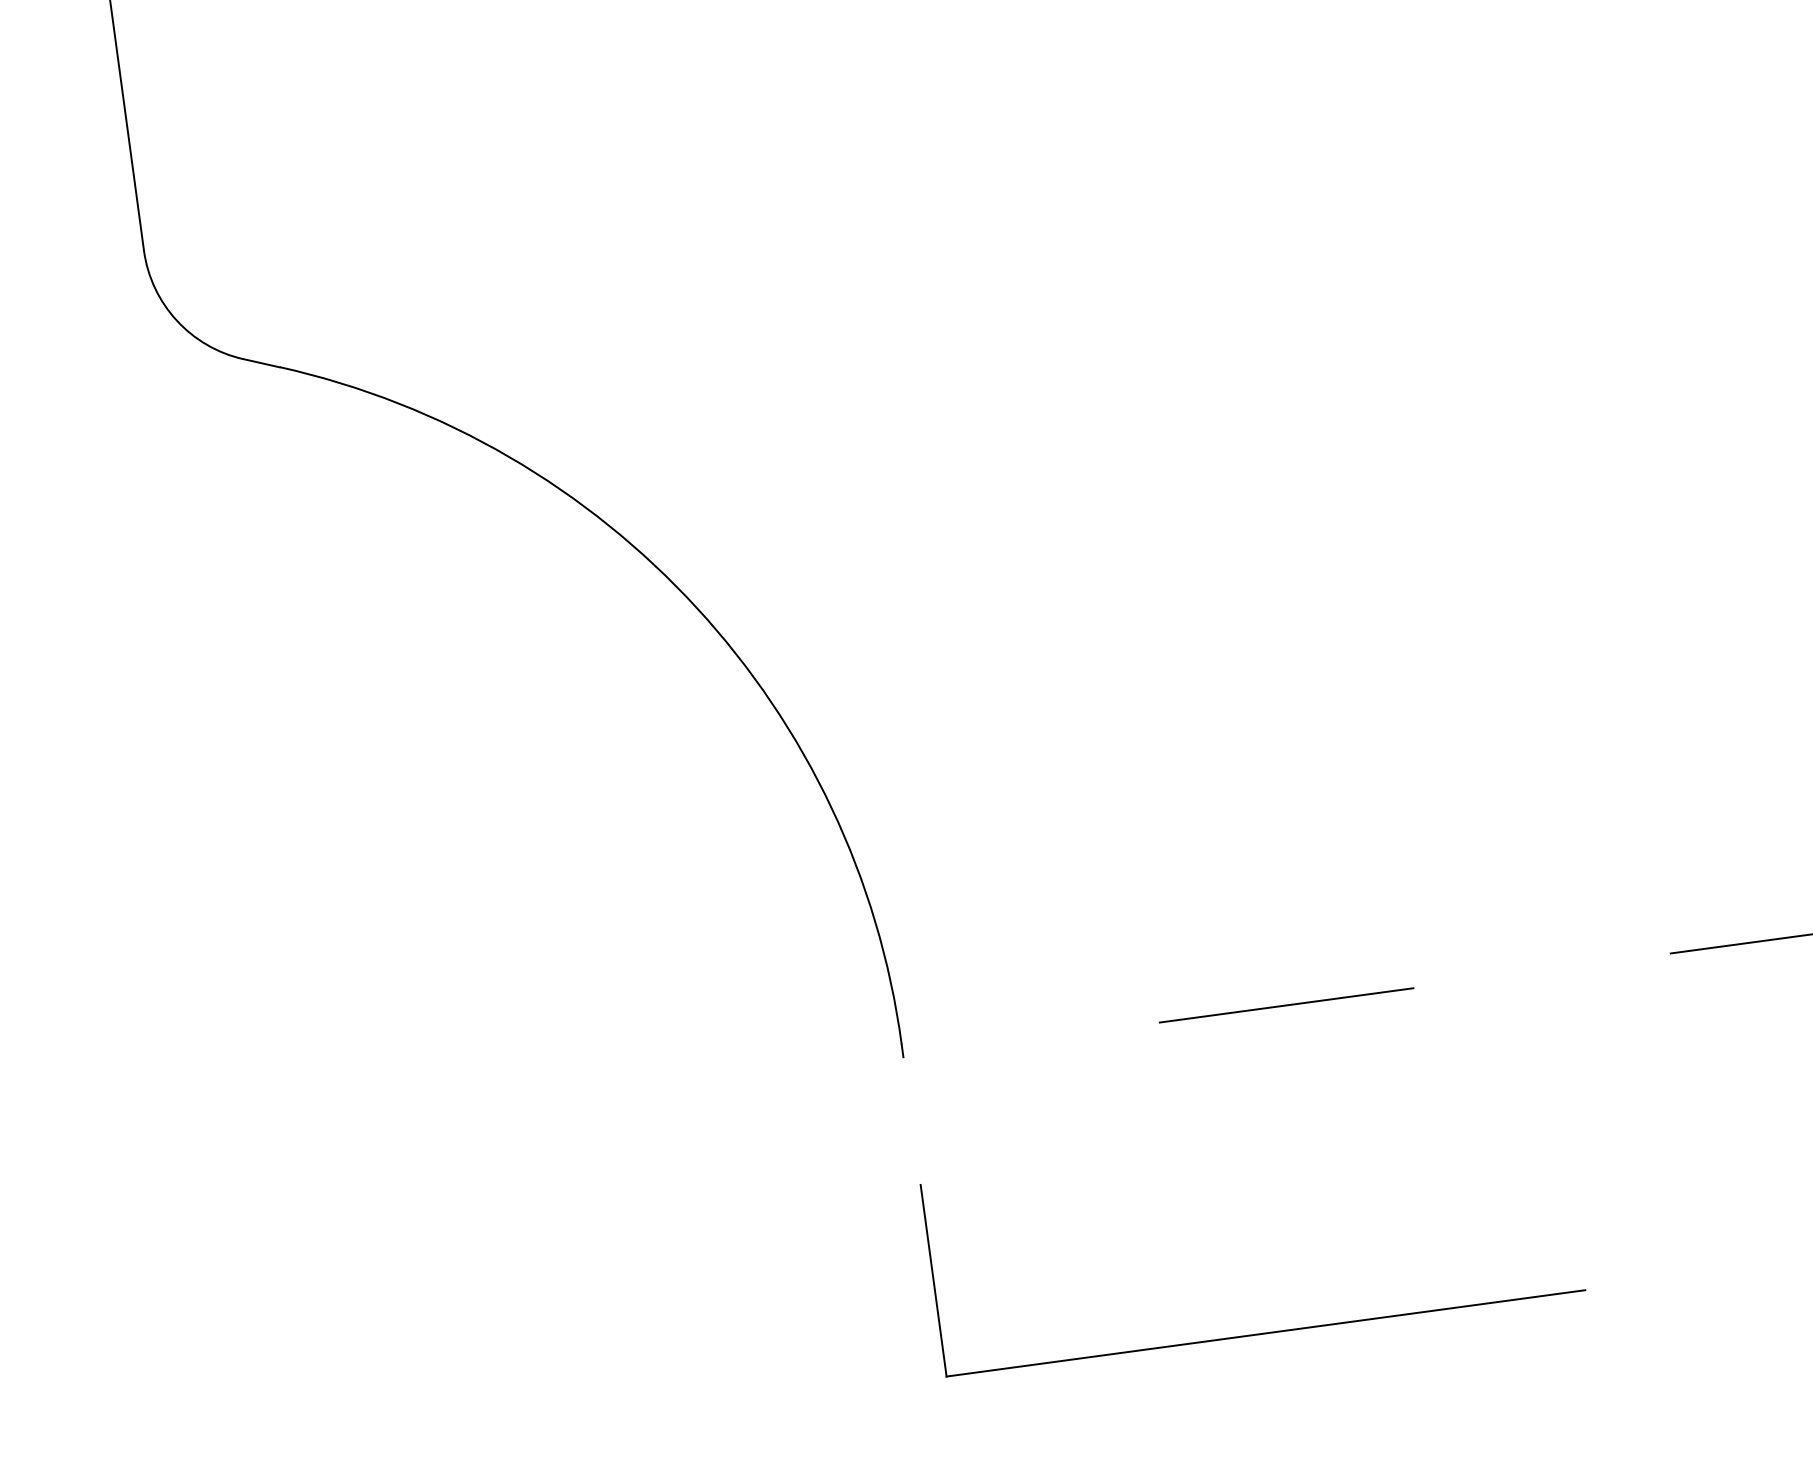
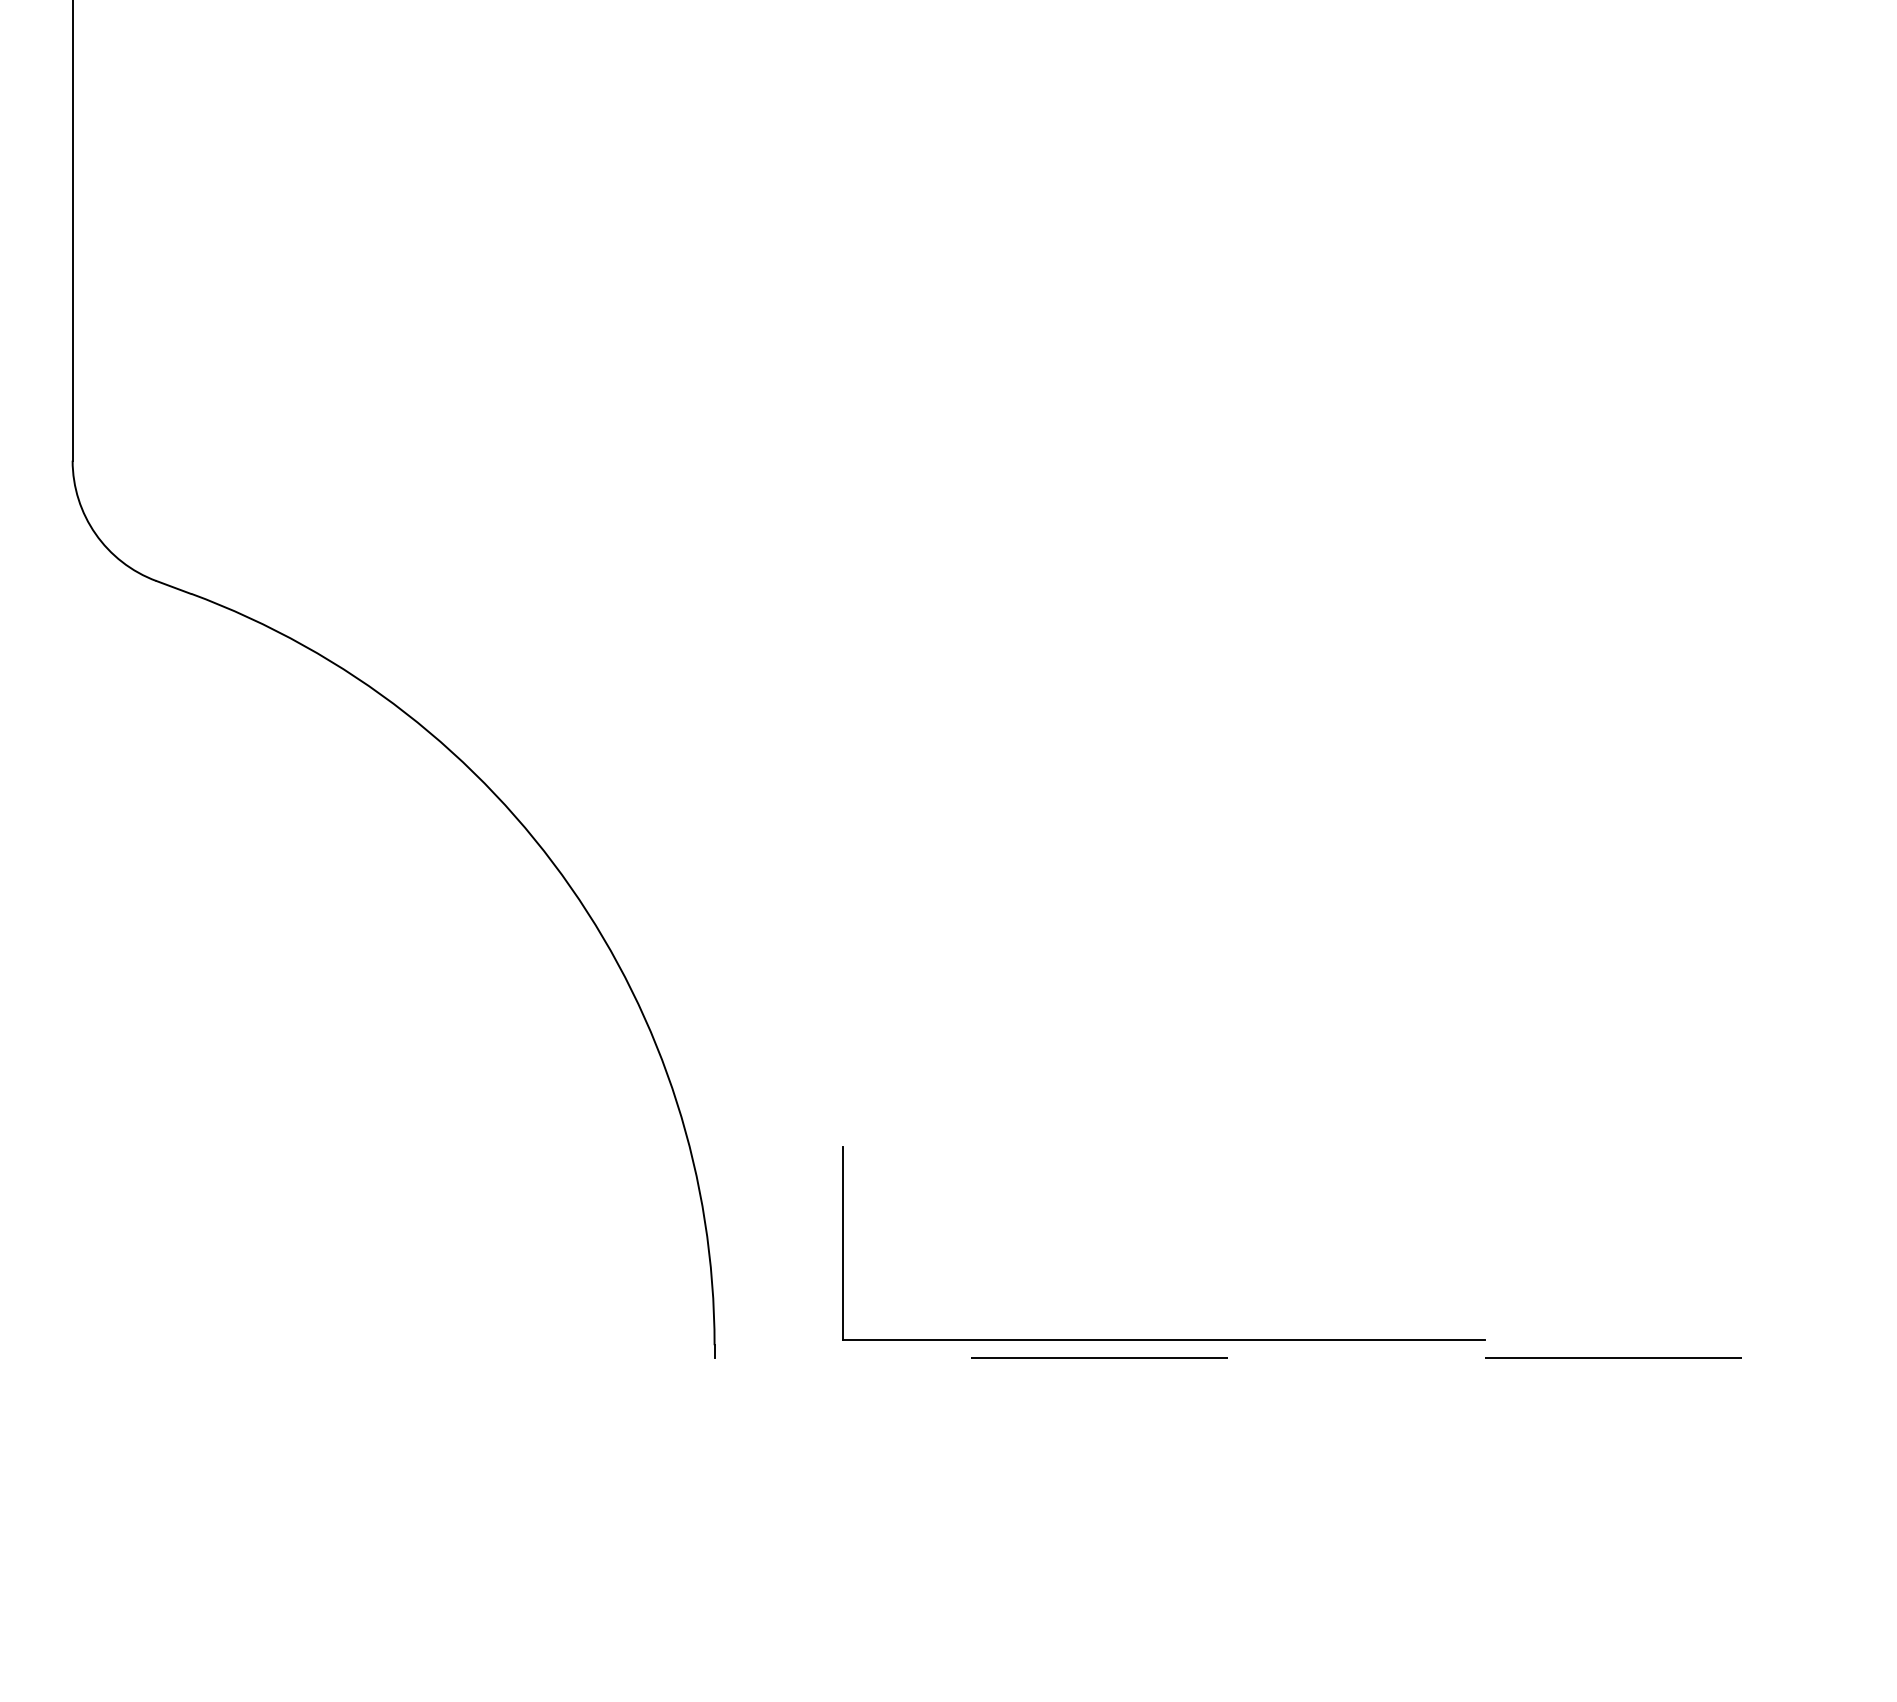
part: (1265, 1332) -> (1163, 1339), moved

